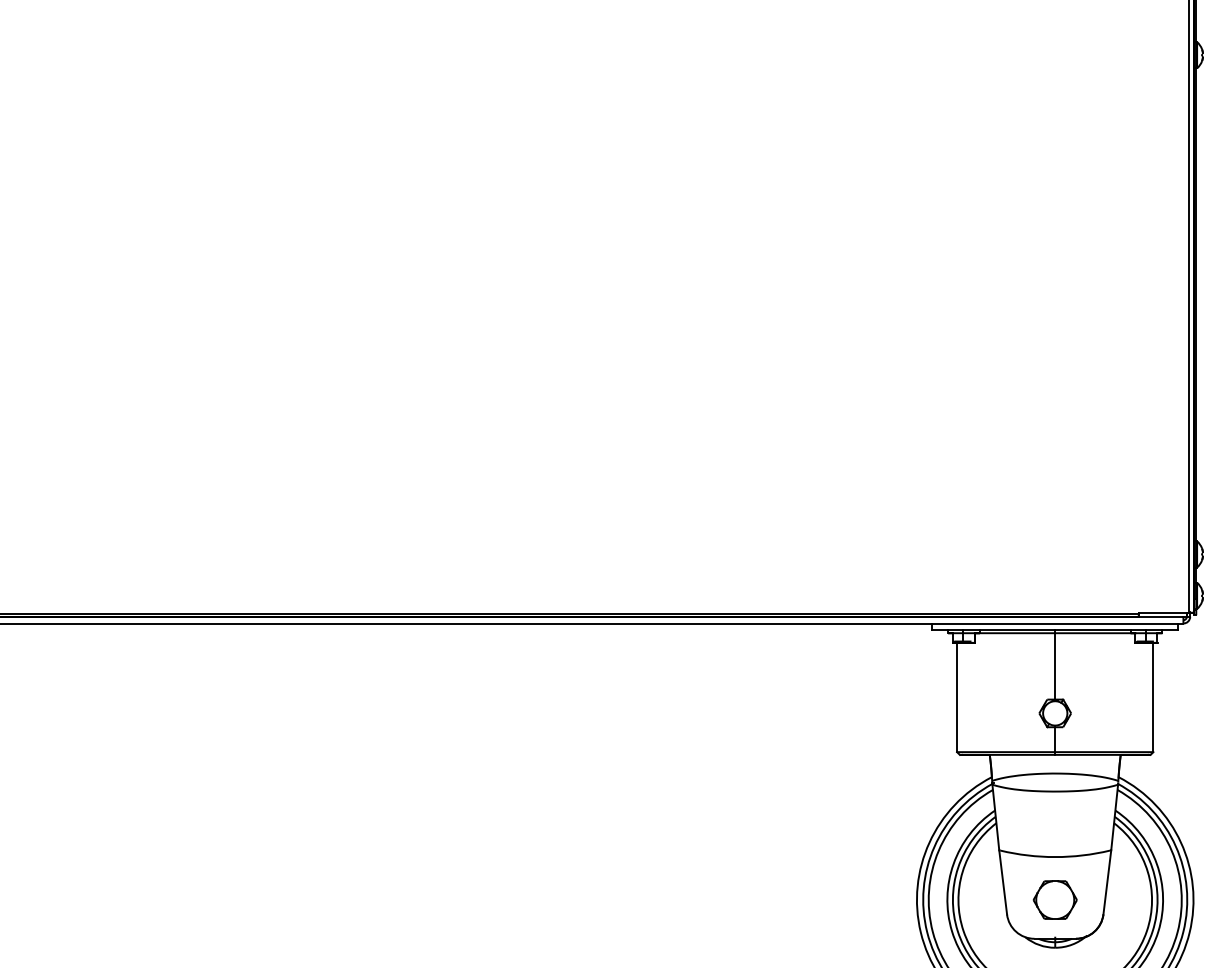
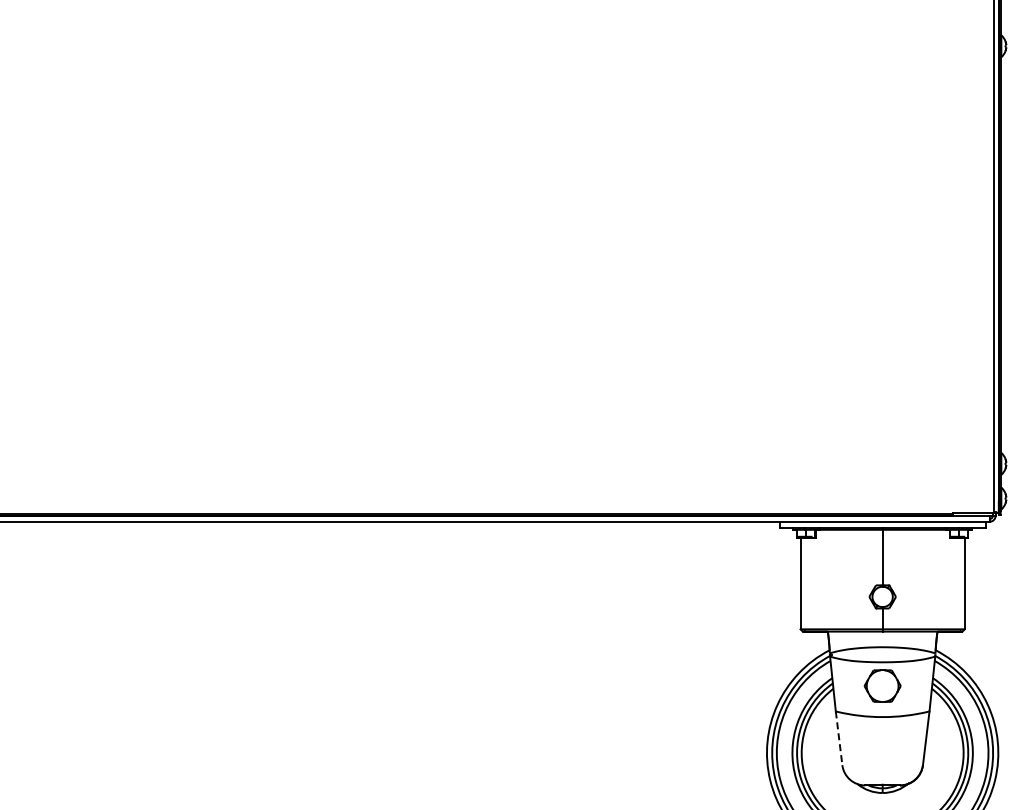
line: (1003, 882) -> (839, 738), solid -> dashed
part: (1055, 899) -> (882, 685), moved

